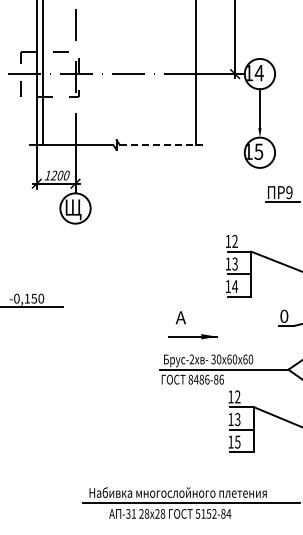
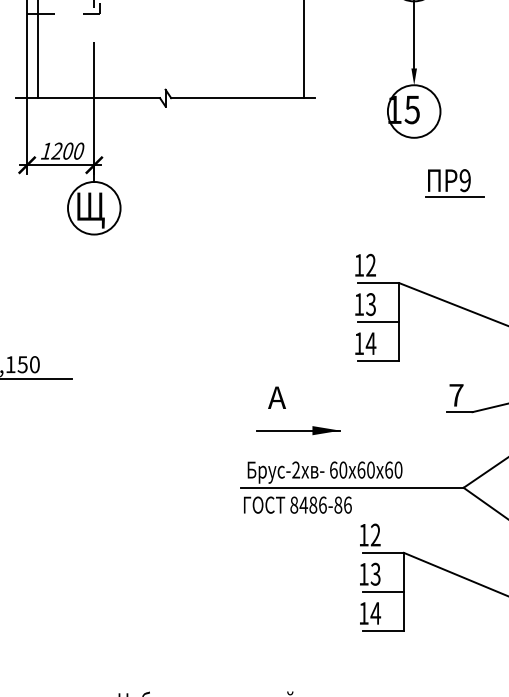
line: (161, 145) -> (243, 98), dashed -> solid
text: (284, 315) -> (456, 393), 0 -> 7
text: (213, 359) -> (333, 470), 30 -> 60
text: (237, 441) -> (375, 612), 15 -> 14

